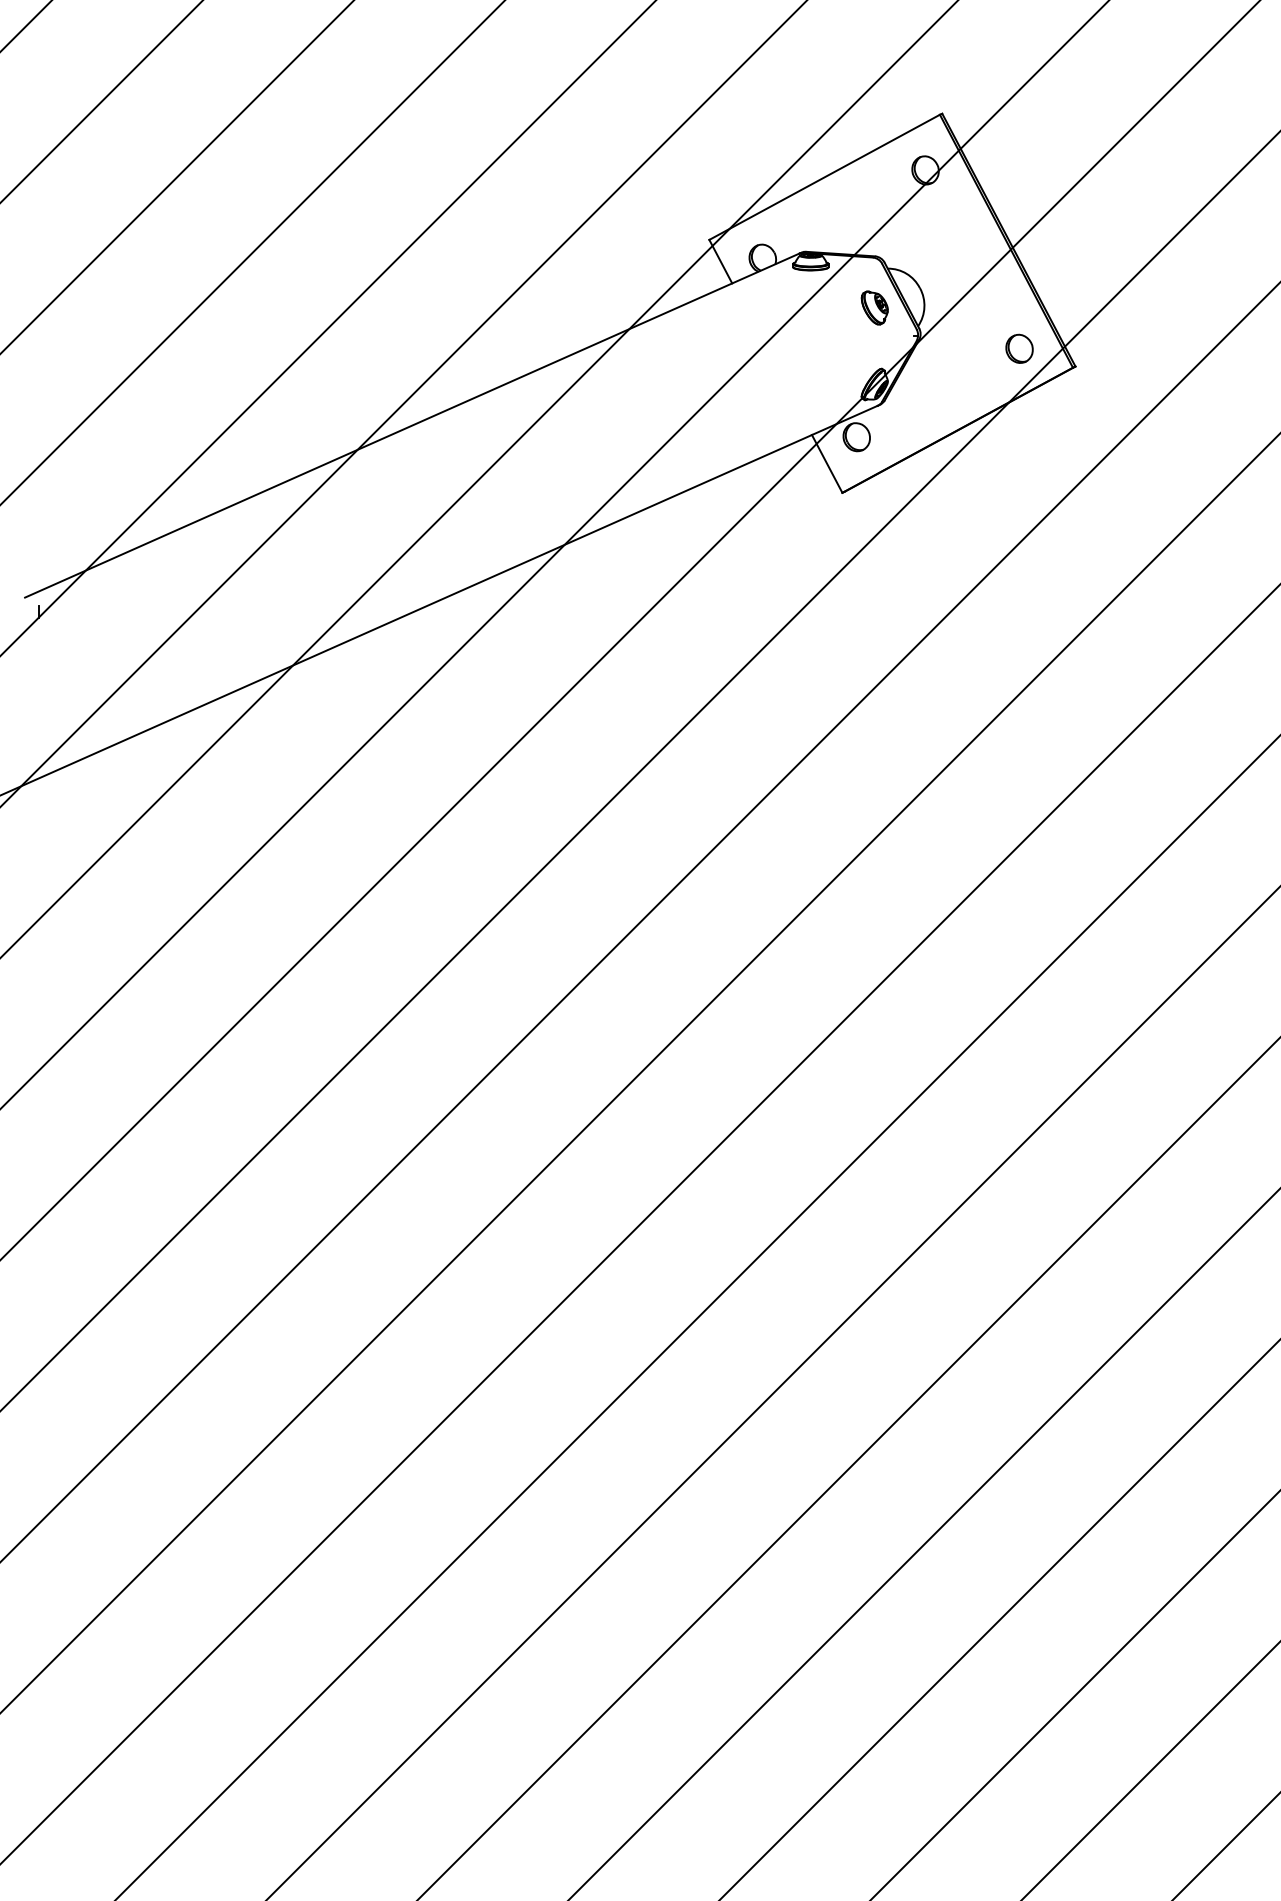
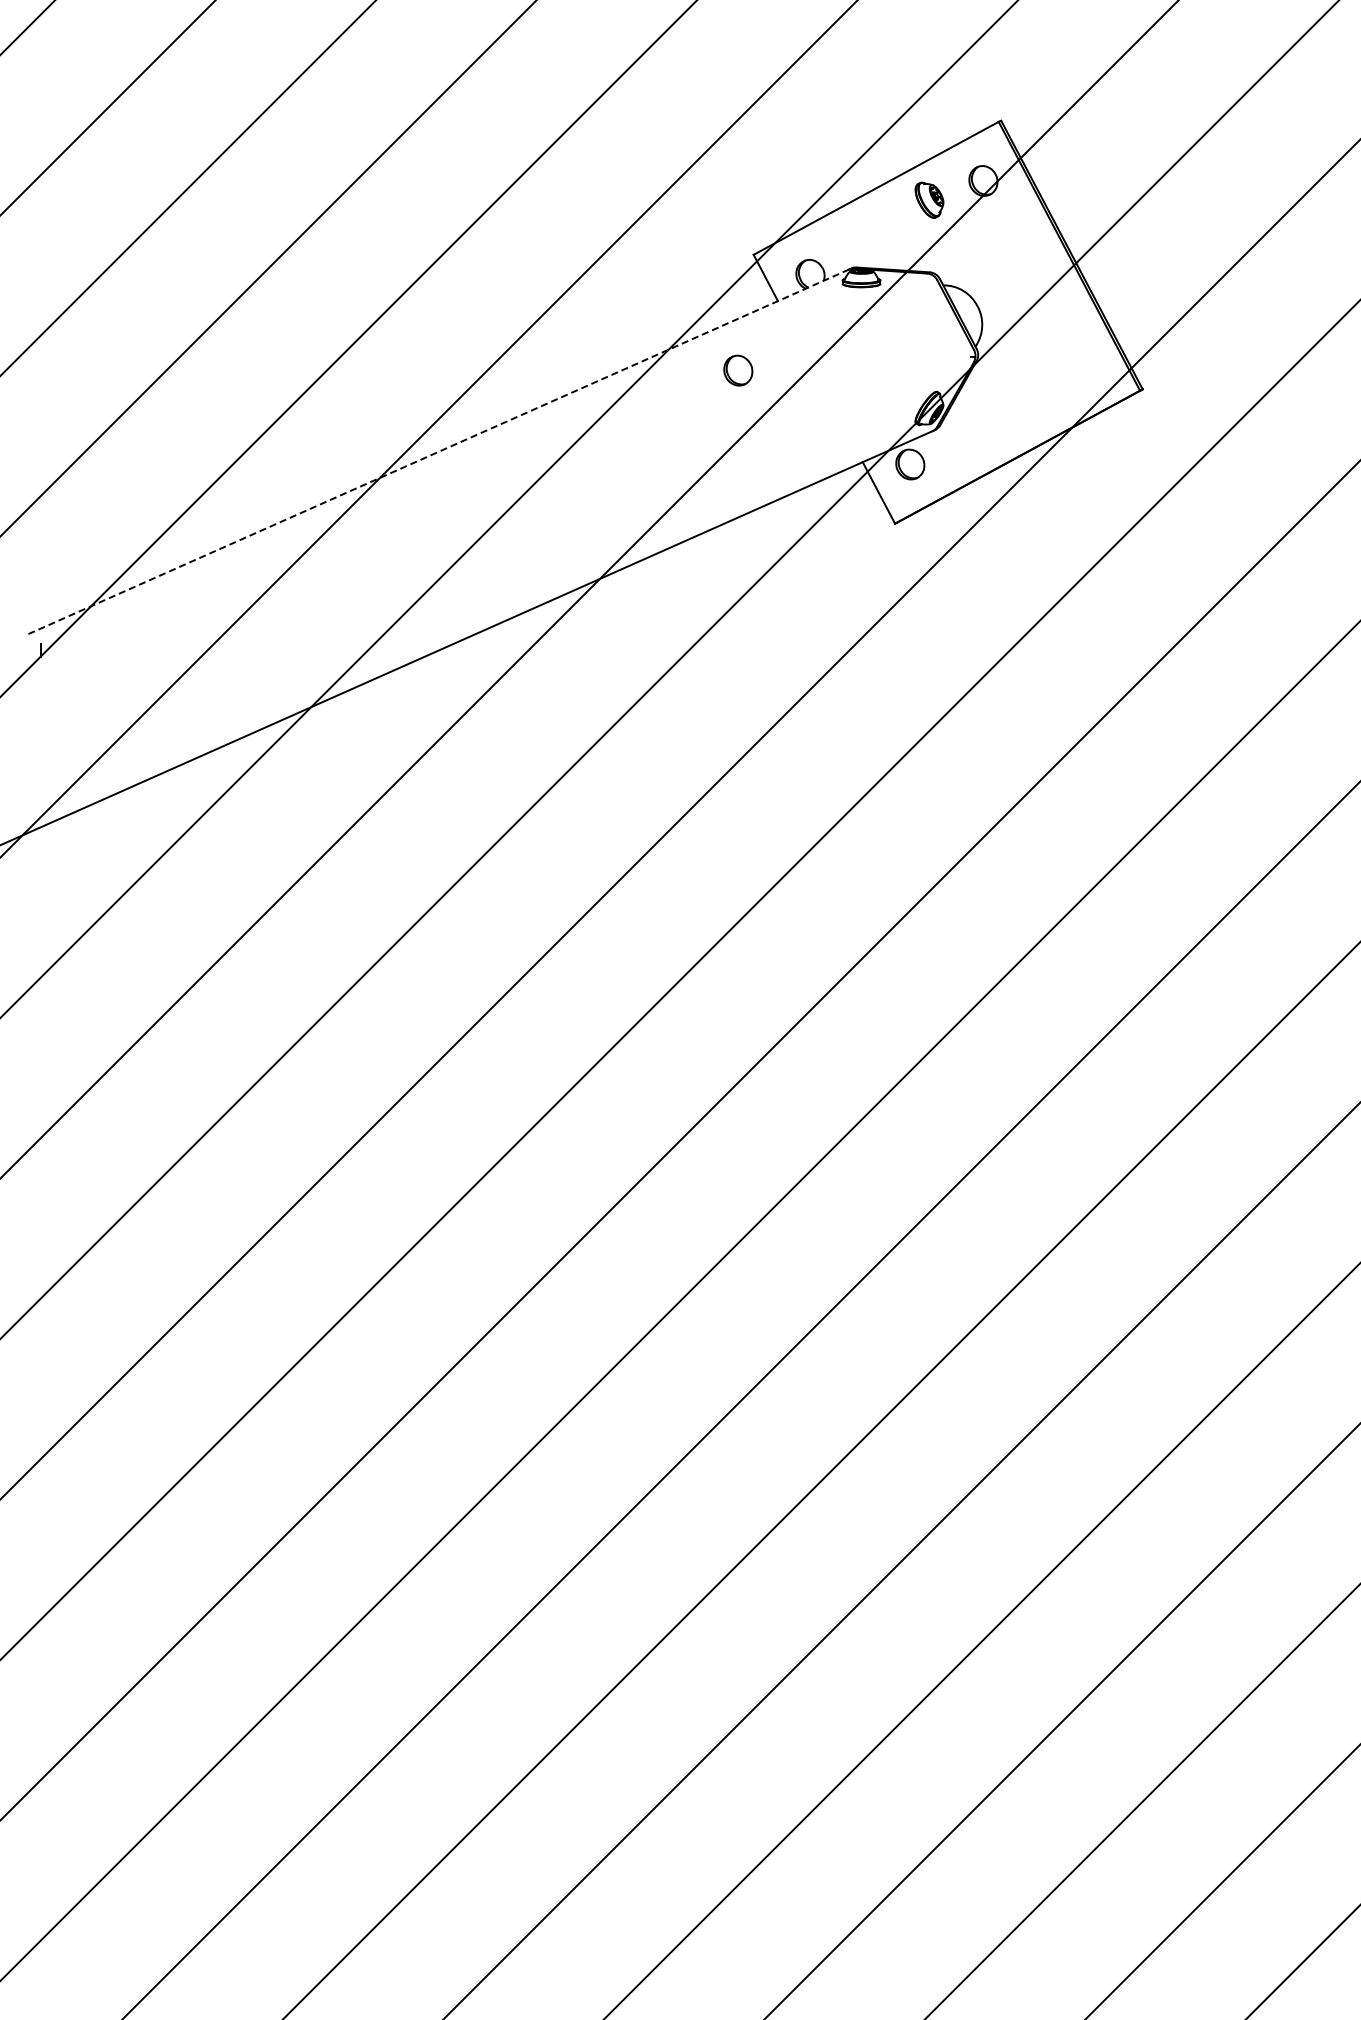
part: (874, 307) -> (929, 199), moved
part: (1019, 348) -> (738, 370), moved
line: (411, 425) -> (437, 452), solid -> dashed

